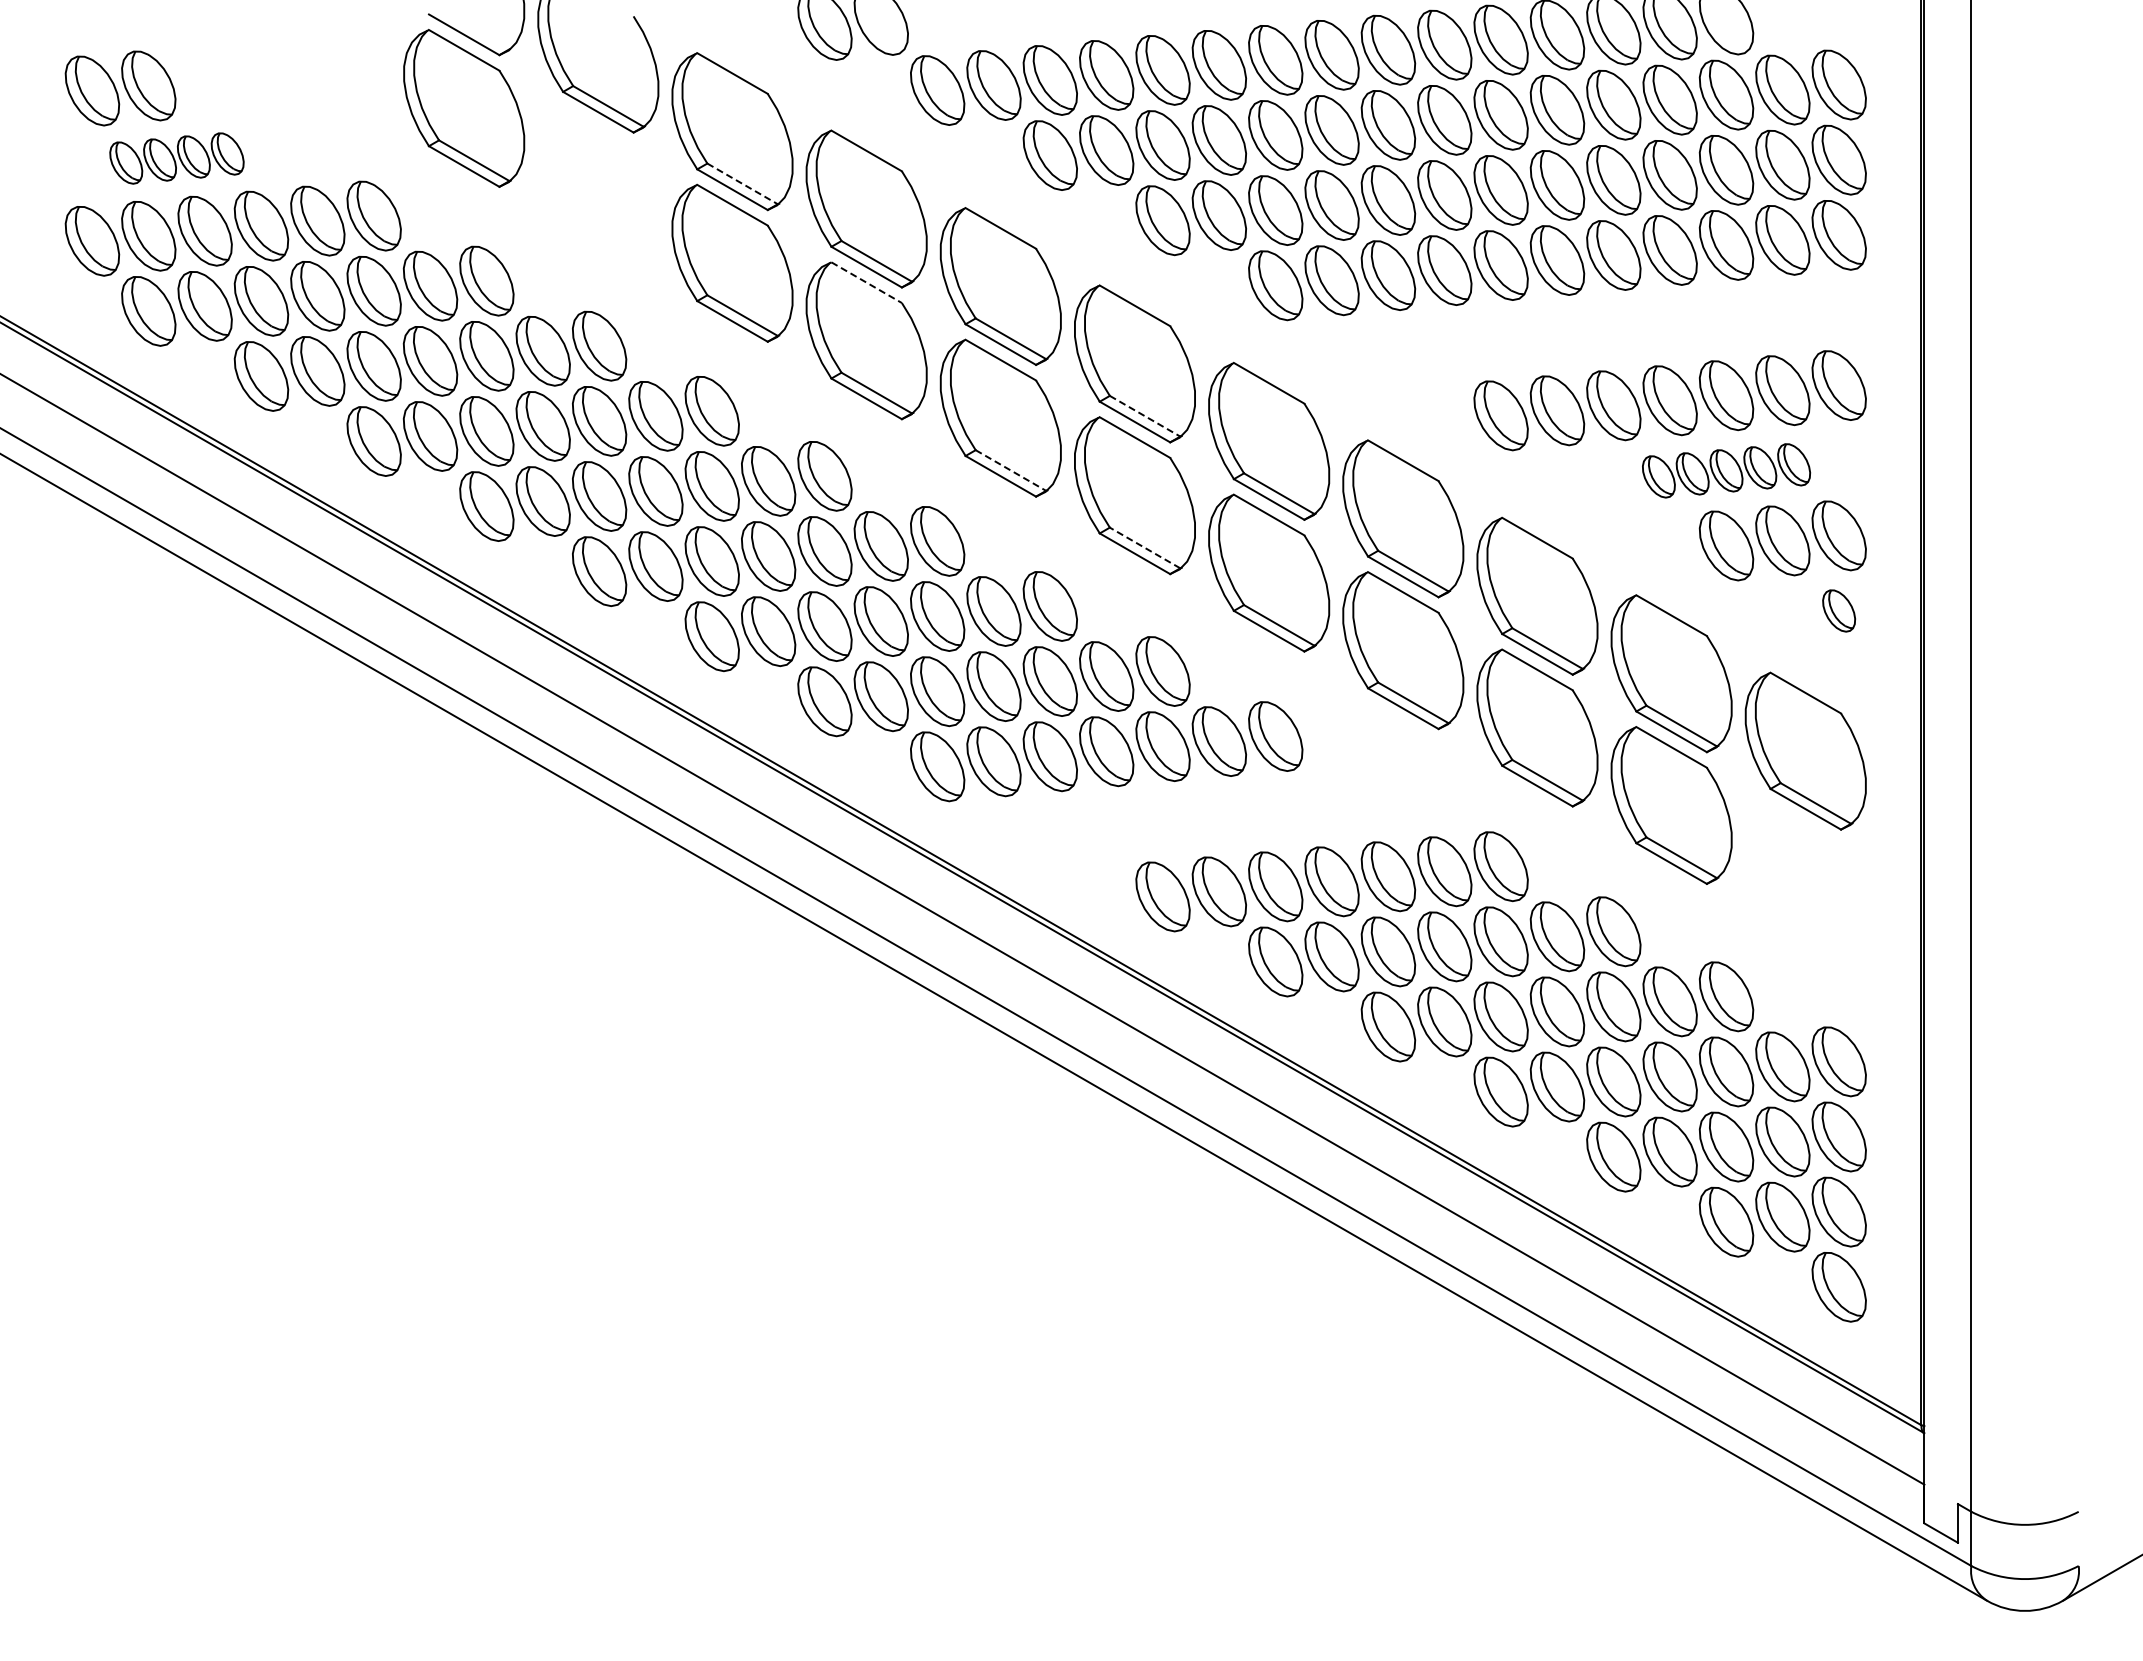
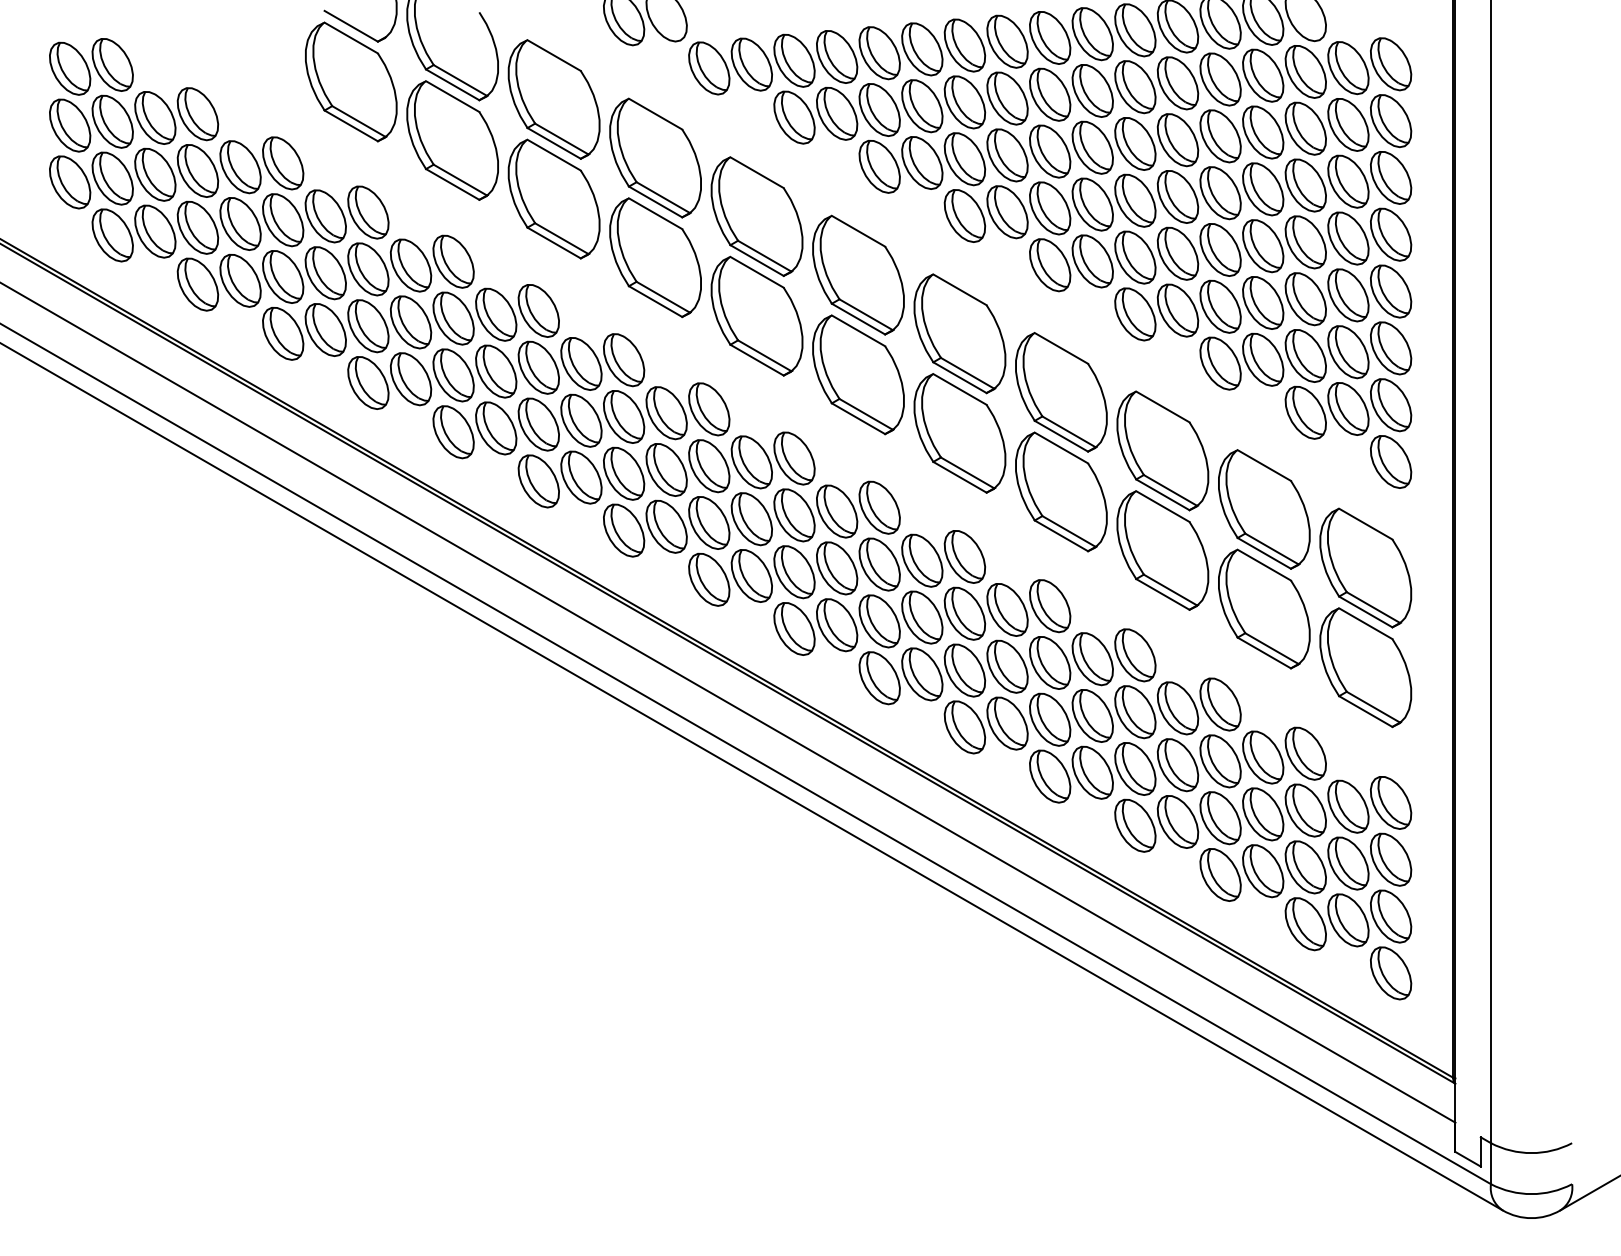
part: (176, 158) -> (133, 119), size x1.67
line: (742, 183) -> (561, 138), dashed -> solid
part: (598, 185) -> (452, 140), added
line: (866, 282) -> (655, 213), dashed -> solid
part: (1613, 330) -> (1220, 249), added
line: (1145, 416) -> (866, 314), dashed -> solid
line: (1010, 470) -> (764, 355), dashed -> solid
part: (1726, 470) -> (1305, 355), size x1.67
line: (1145, 547) -> (866, 413), dashed -> solid
part: (1838, 610) -> (1390, 461), size x1.67
part: (1219, 816) -> (922, 617), added
part: (1805, 882) -> (1365, 667), added

